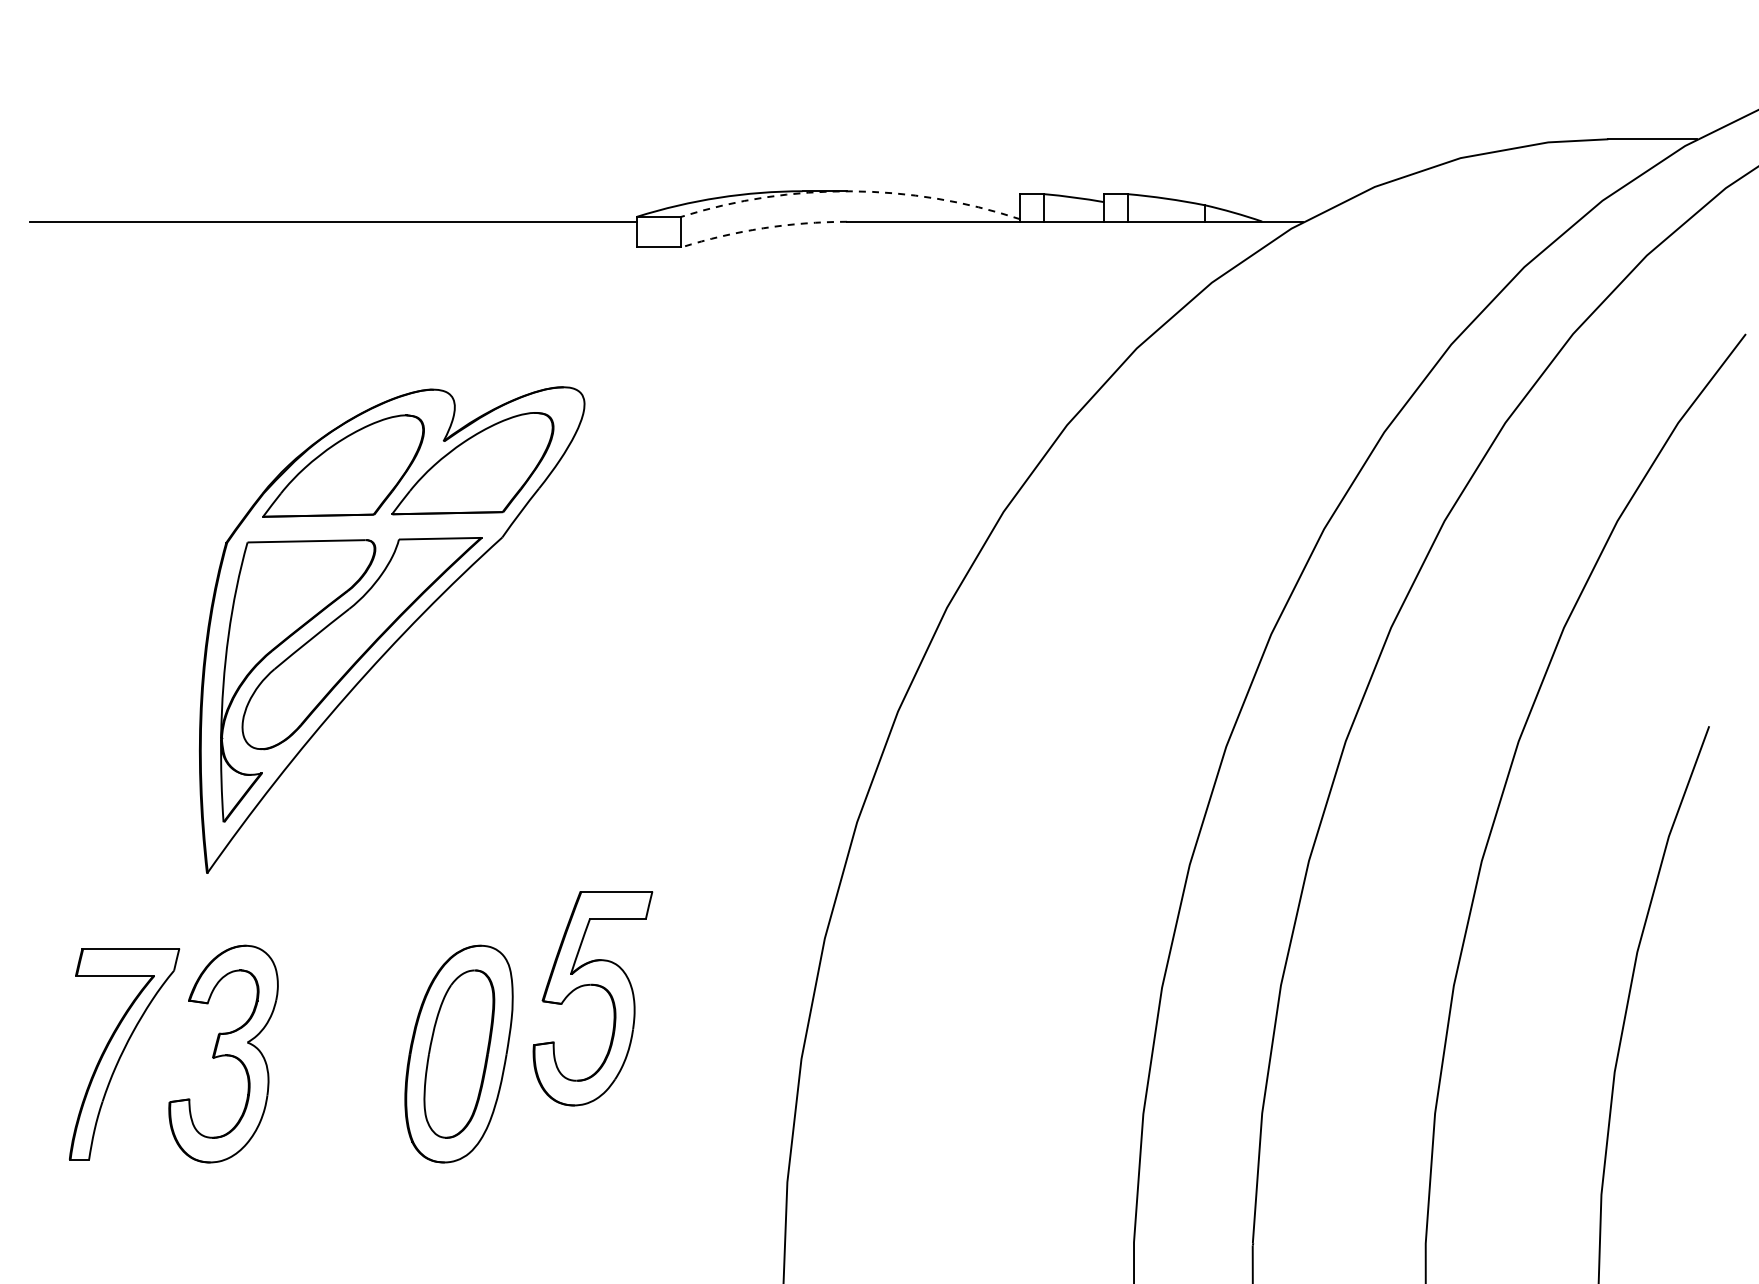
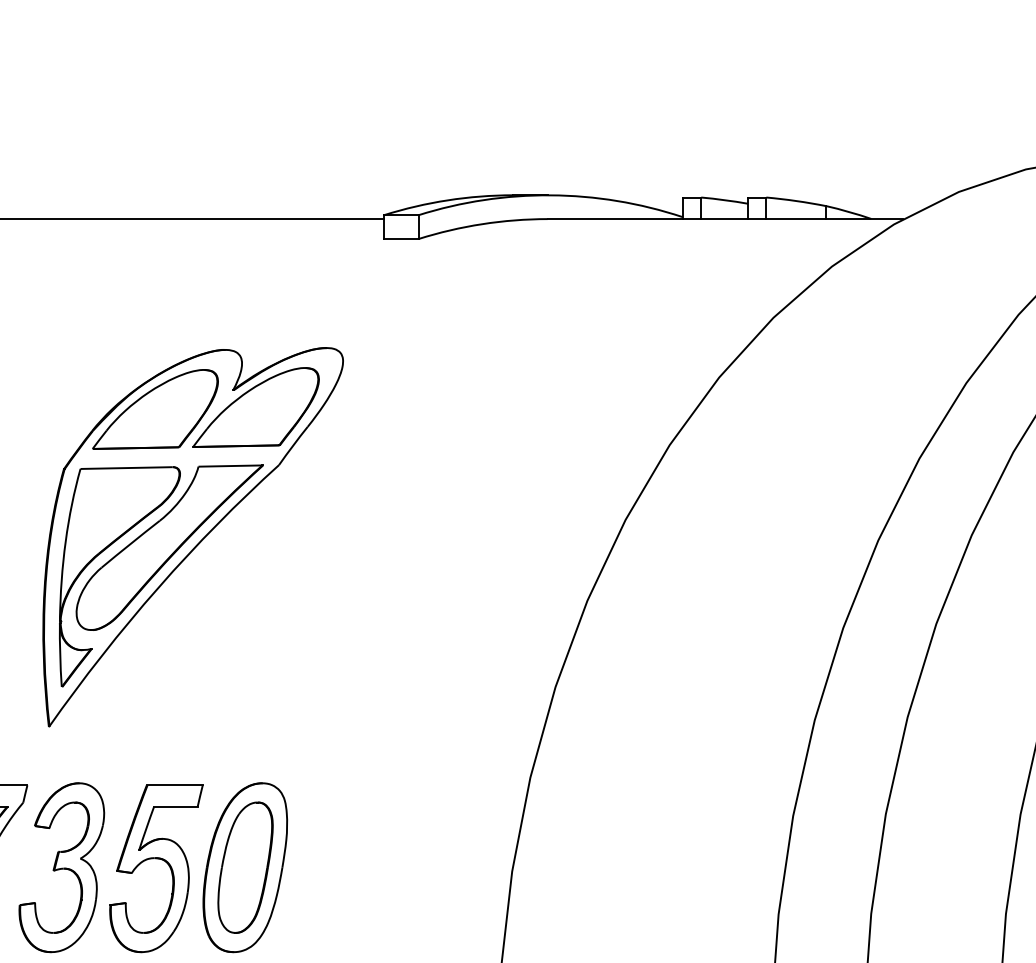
arc: (851, 191) -> (551, 195), dashed -> solid
arc: (763, 228) -> (482, 224), dashed -> solid
part: (595, 986) -> (158, 859), moved

